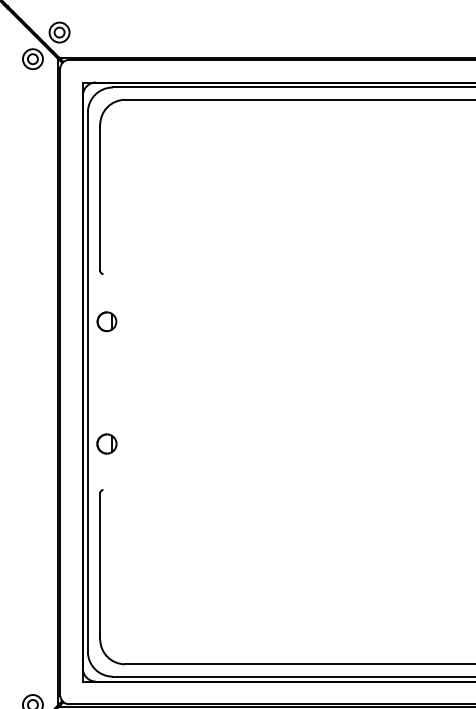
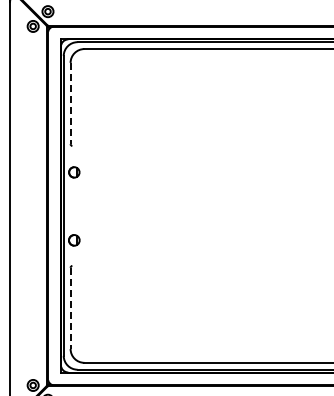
line: (100, 197) -> (70, 103), solid -> dashed
line: (100, 566) -> (70, 308), solid -> dashed

